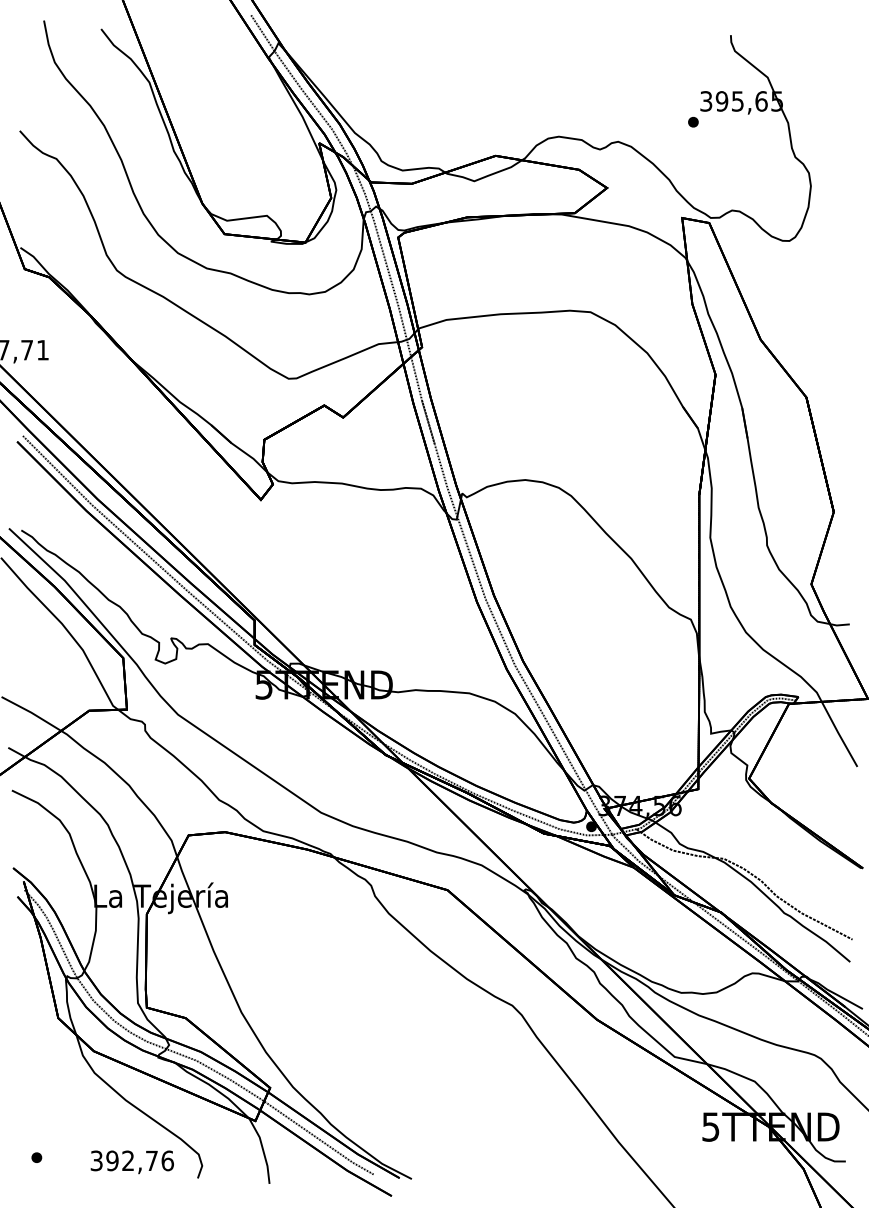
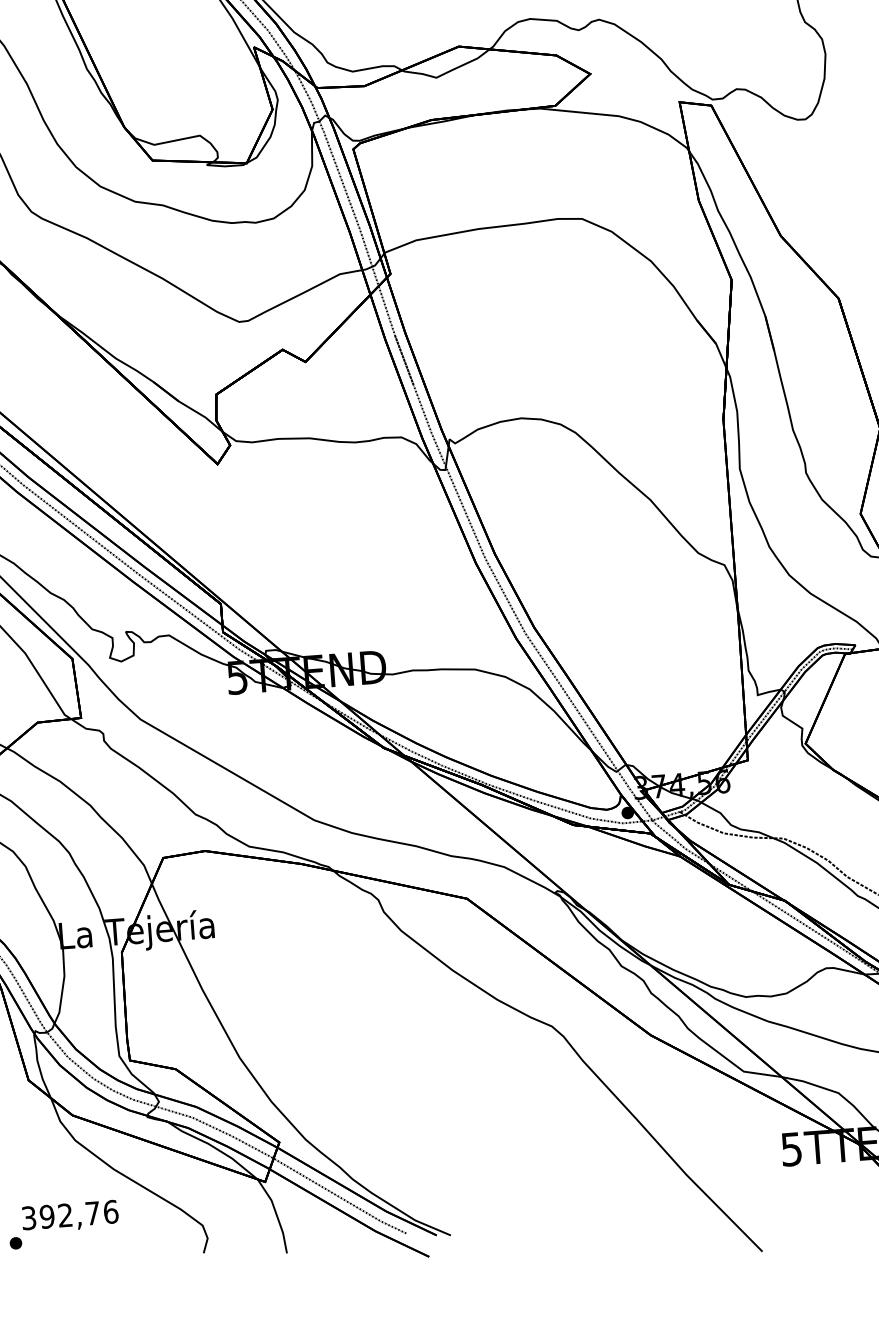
text: (131, 1162) -> (69, 1216), moved

